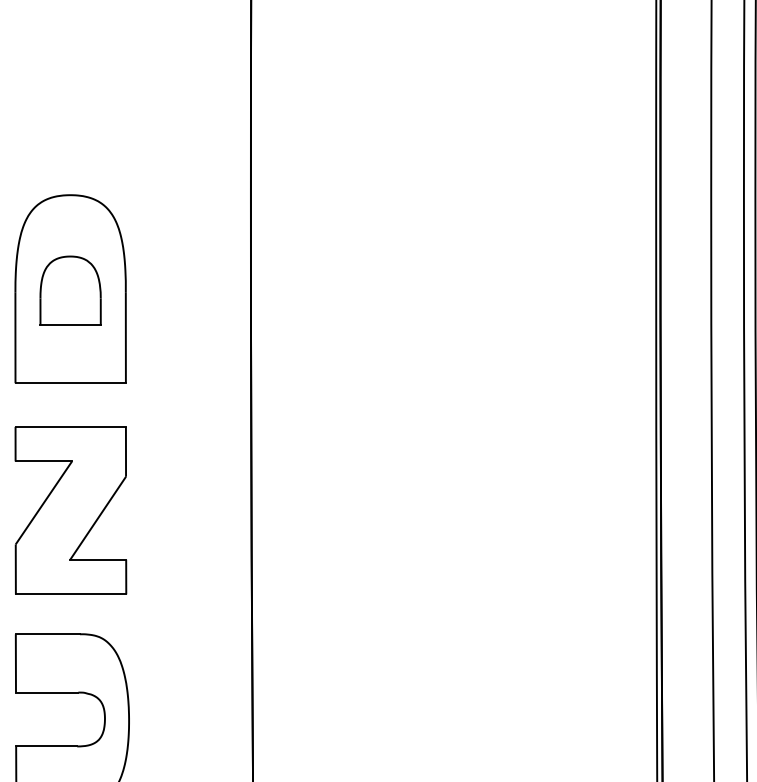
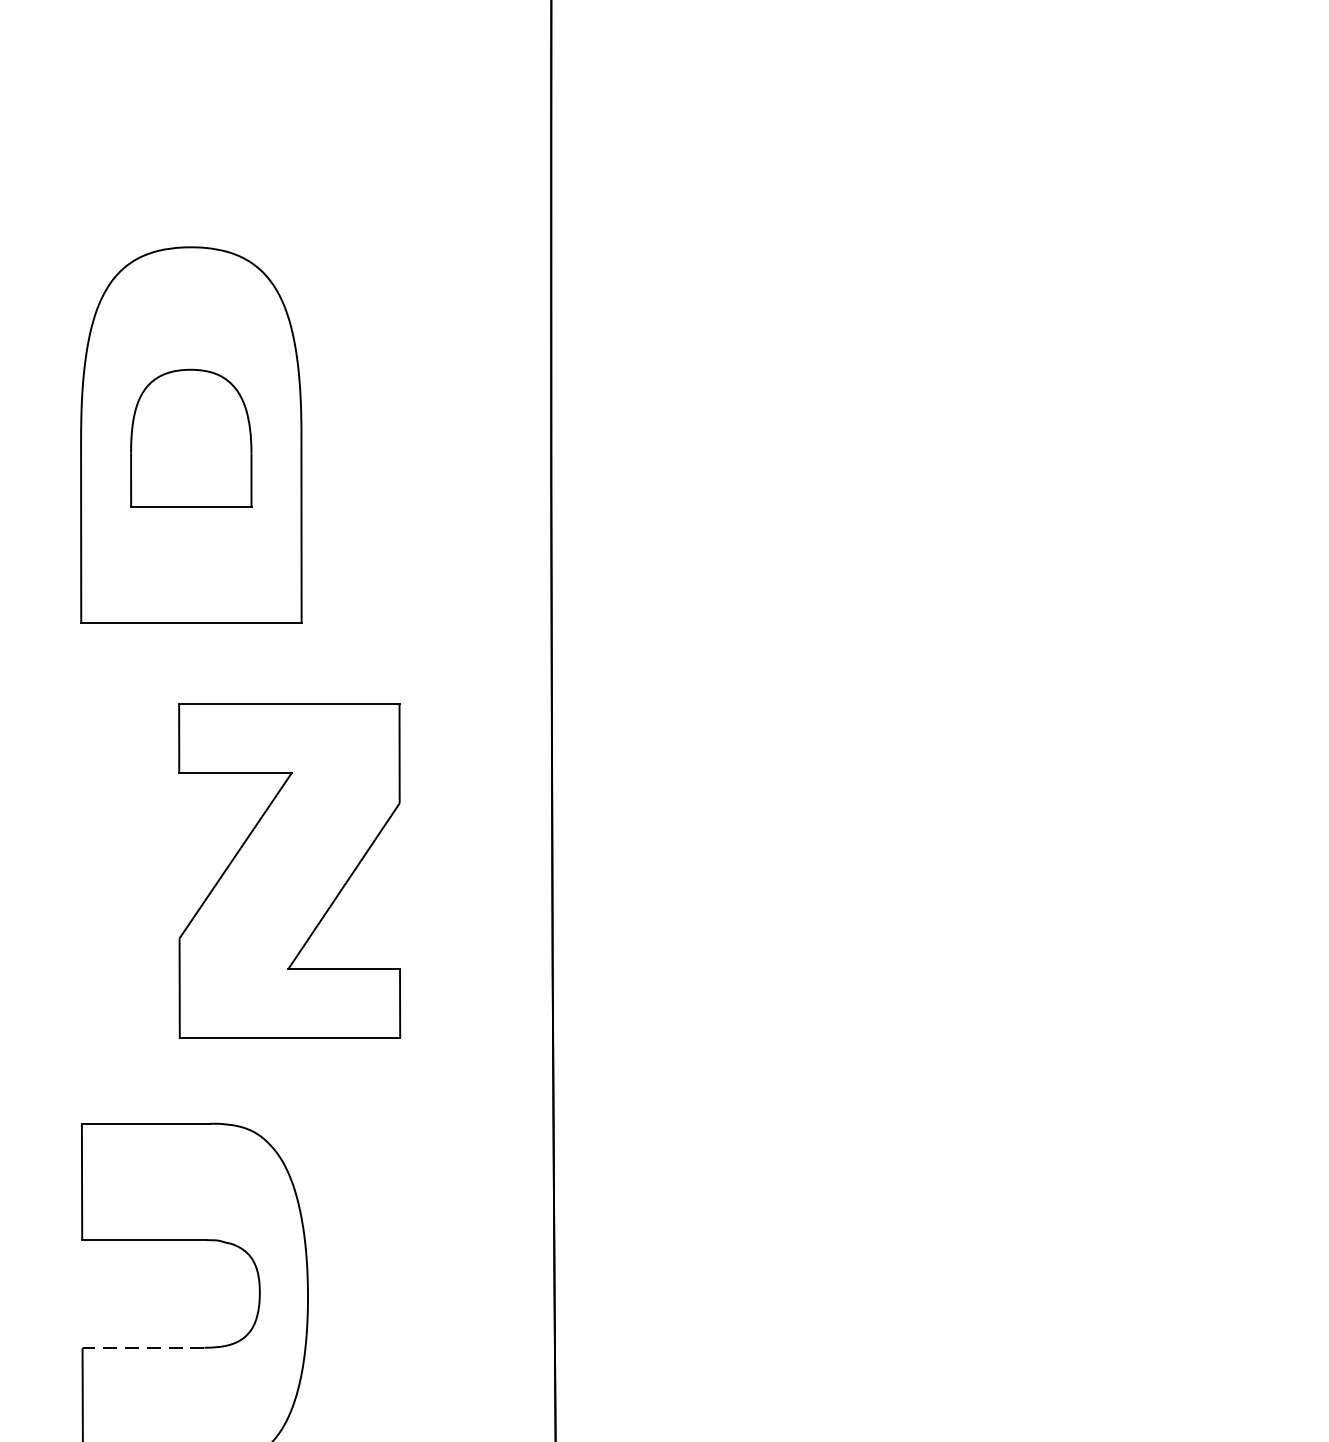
part: (70, 510) -> (288, 870), moved
line: (46, 746) -> (143, 1347), solid -> dashed

